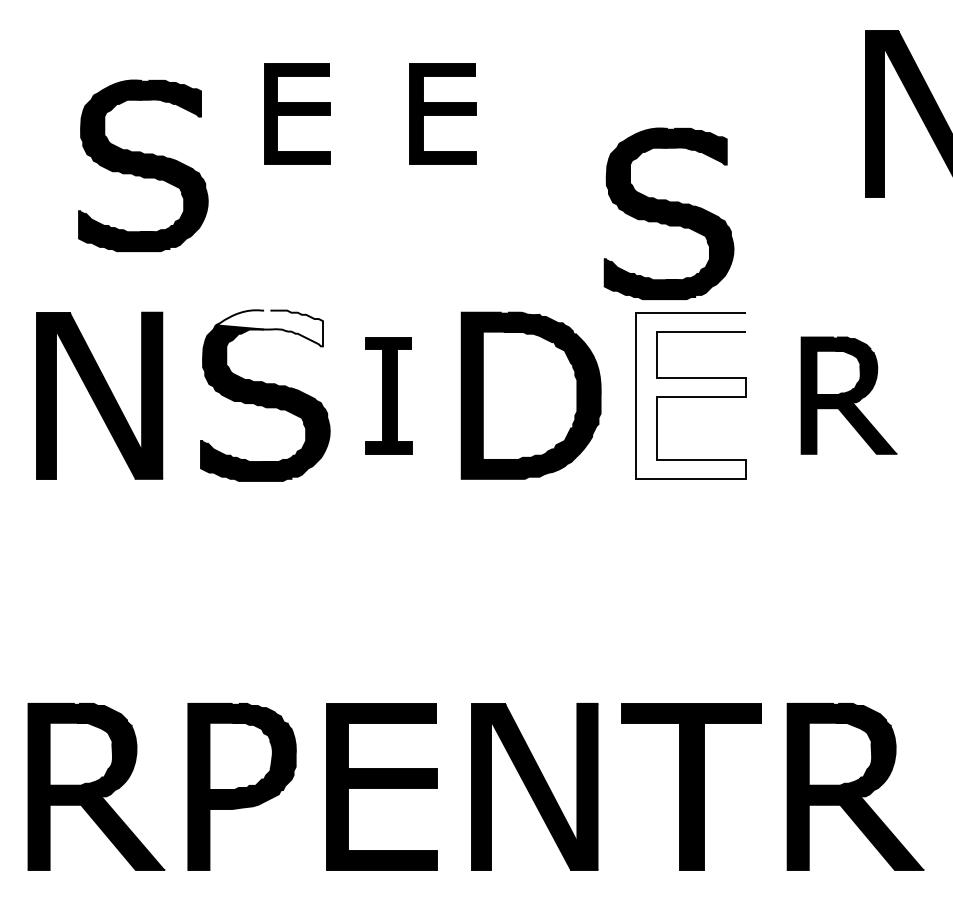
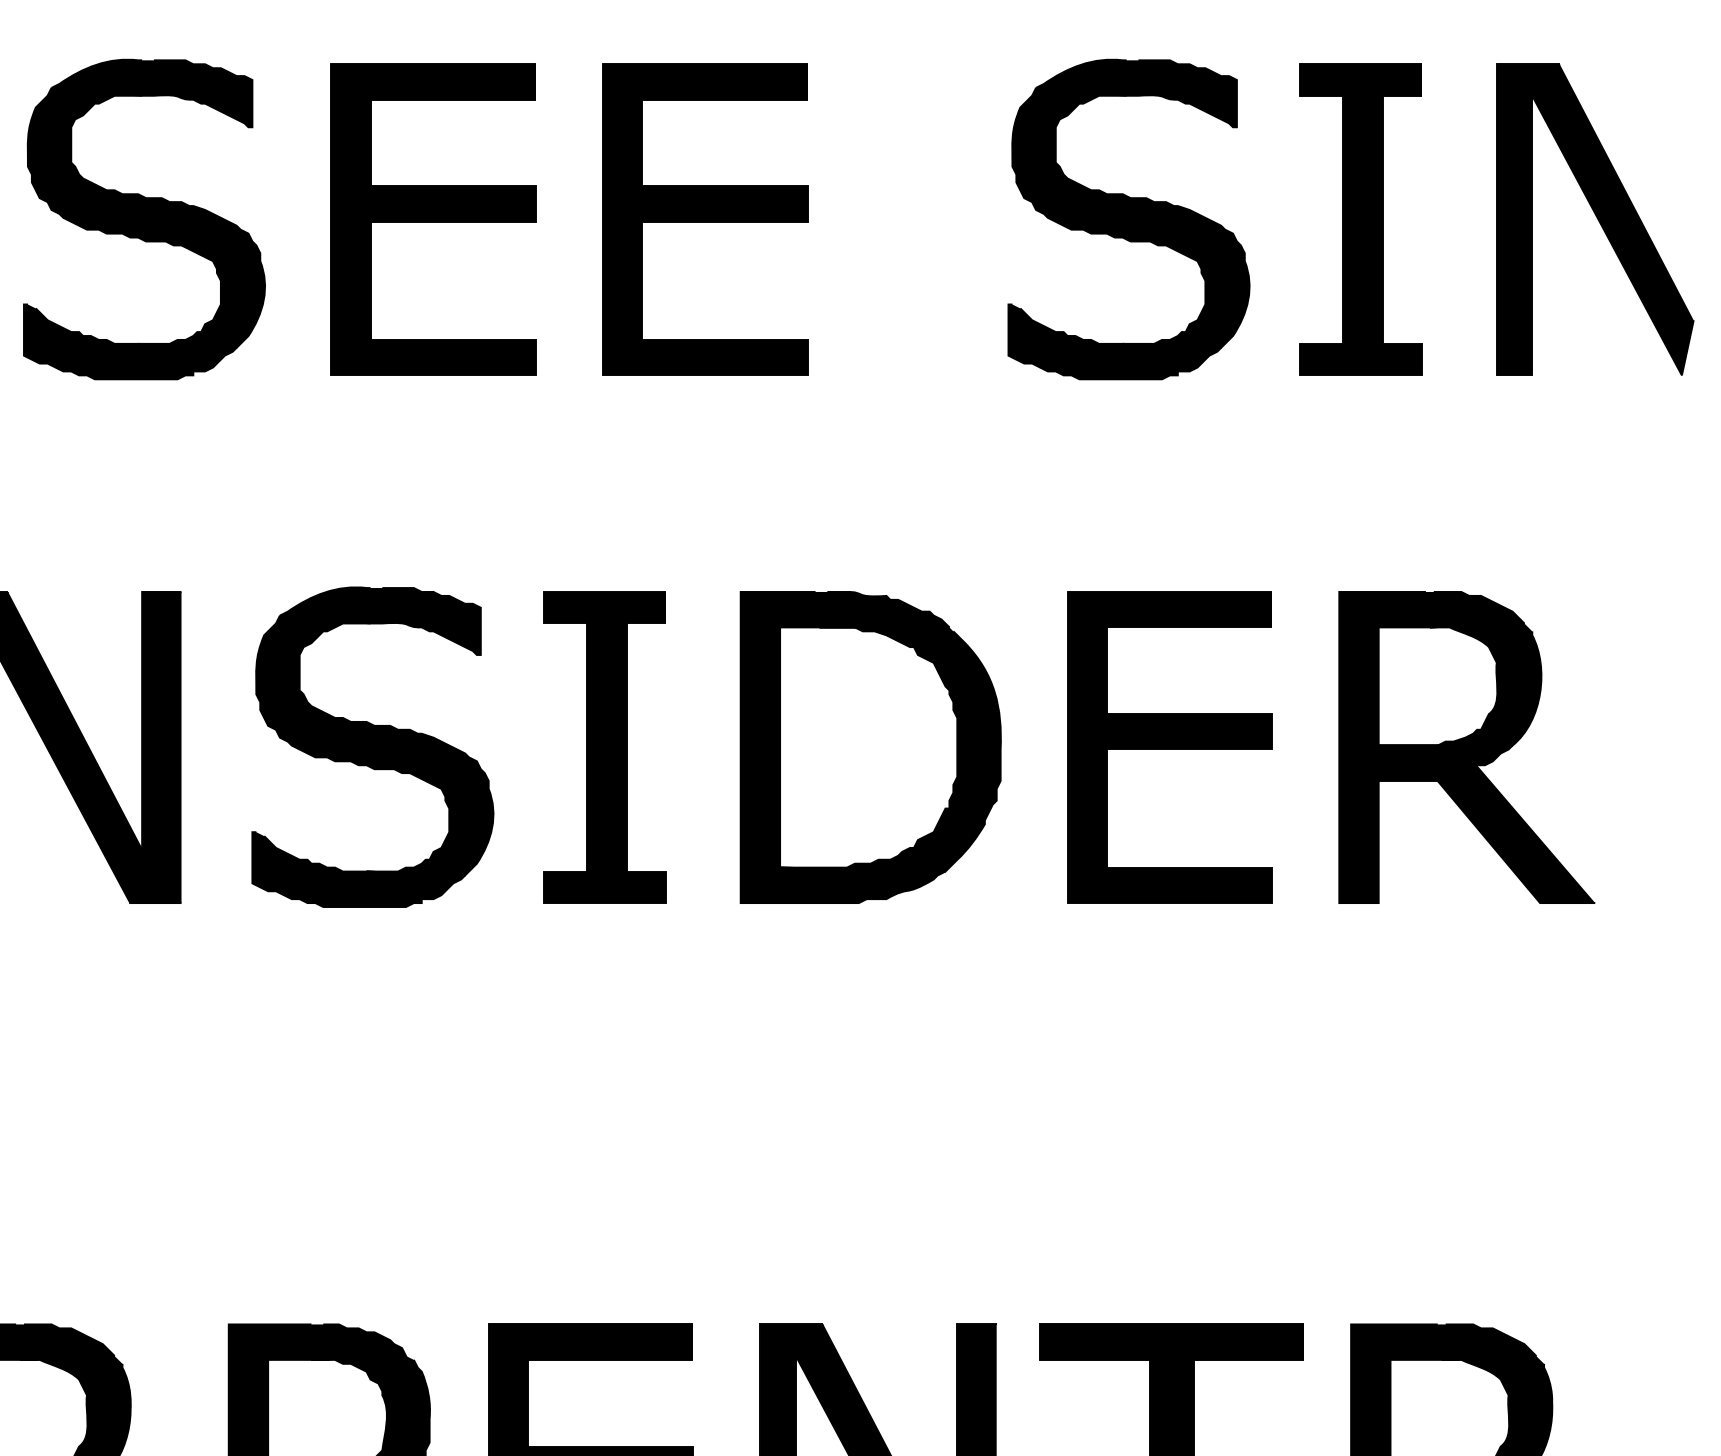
part: (297, 113) -> (433, 218), size x1.67
part: (442, 113) -> (704, 218), size x1.67
part: (792, 113) -> (1360, 218), added
part: (143, 165) -> (144, 218), moved
part: (668, 213) -> (1127, 218), moved
fill: (268, 328) -> (378, 621), added
part: (389, 395) -> (605, 746), size x1.43
fill: (690, 395) -> (1169, 746), added
part: (848, 395) -> (1464, 746), size x1.43

